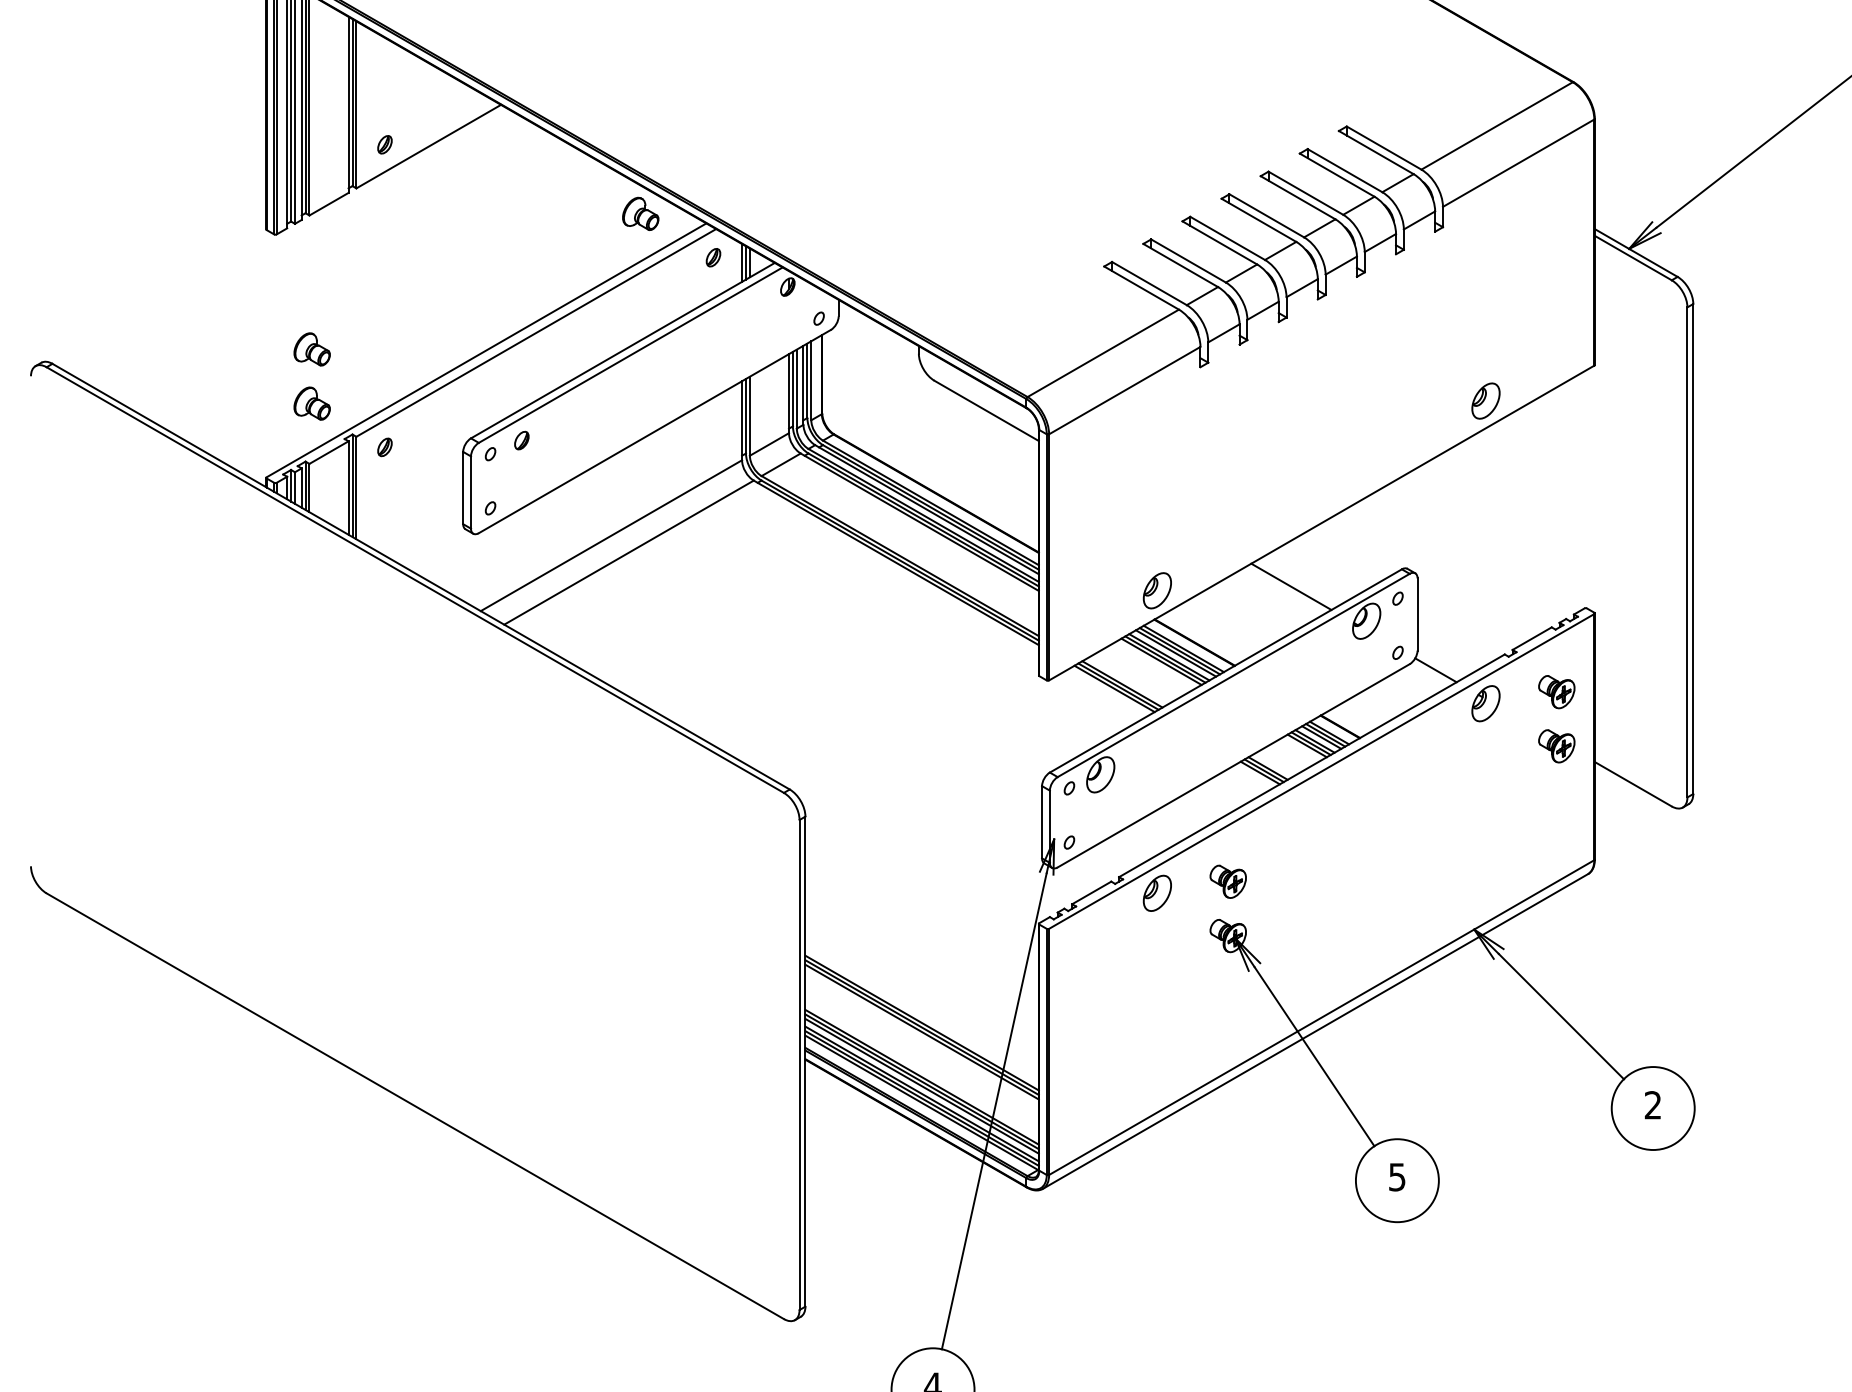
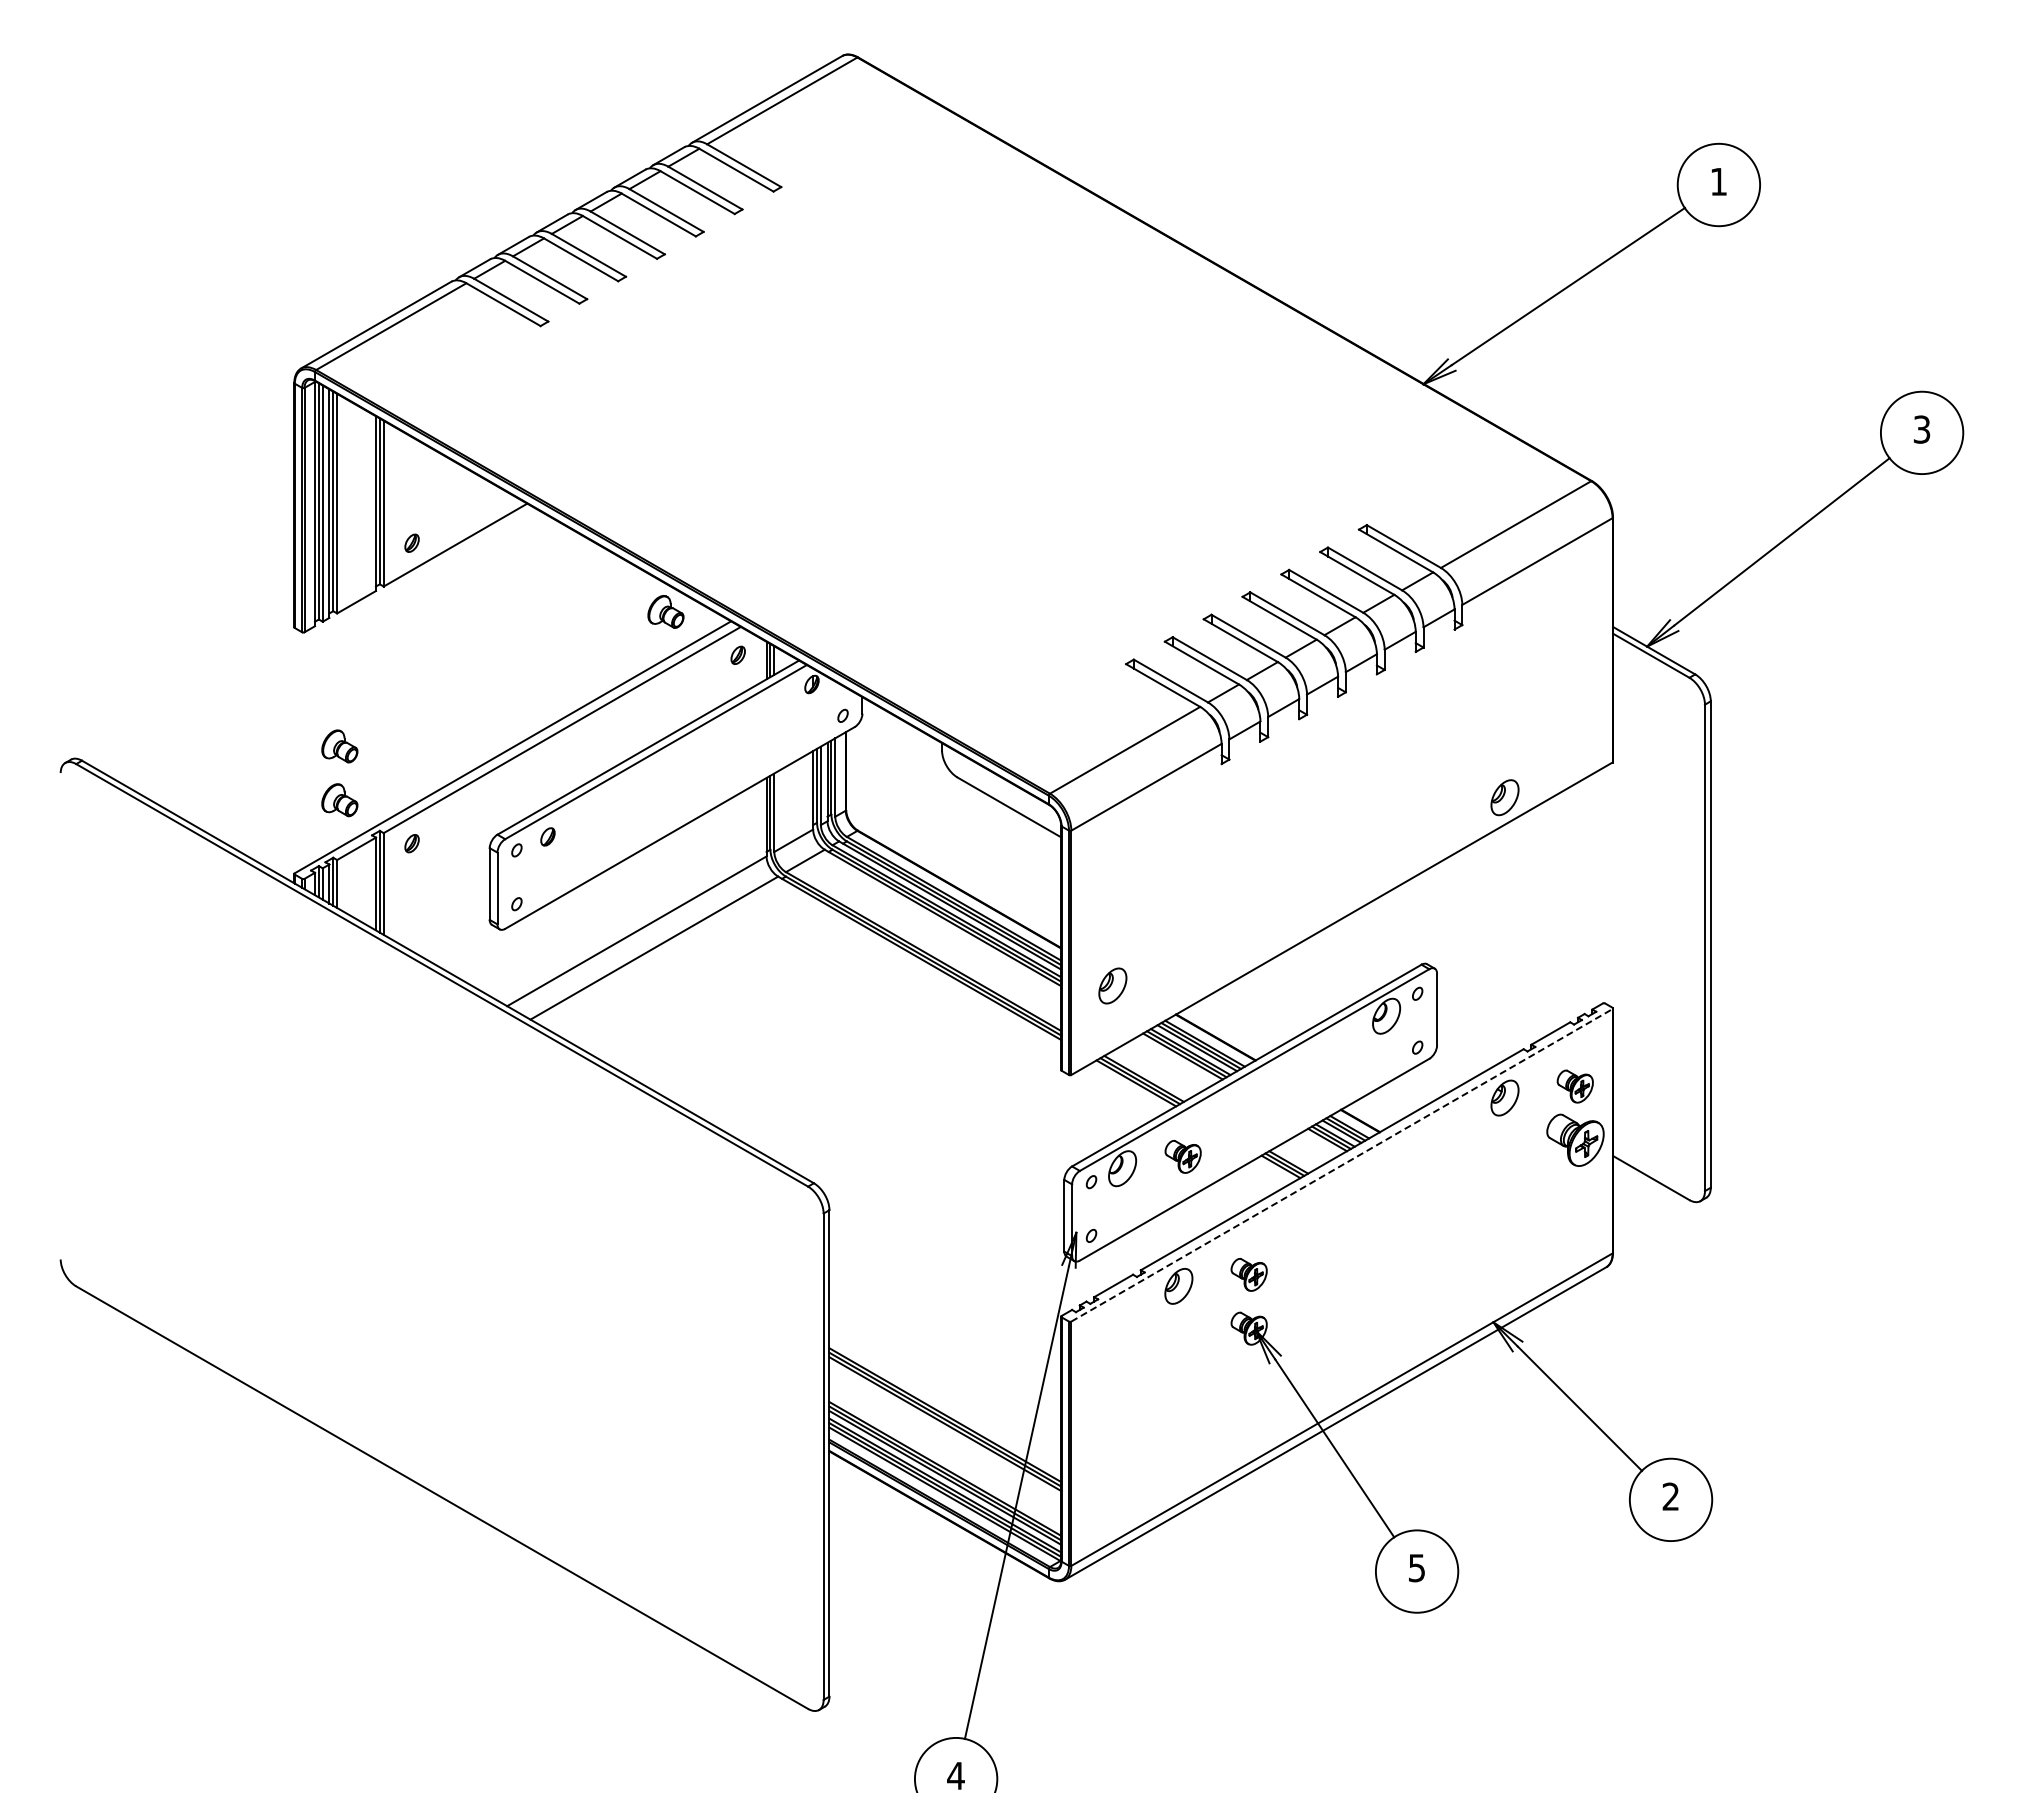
line: (1291, 587) -> (1311, 982), removed
part: (1157, 590) -> (1112, 985), moved
line: (1435, 669) -> (1454, 1064), removed
part: (1555, 746) -> (1574, 1140), size x1.6
part: (1161, 762) -> (1182, 1156), added
line: (1322, 771) -> (1342, 1165), solid -> dashed

